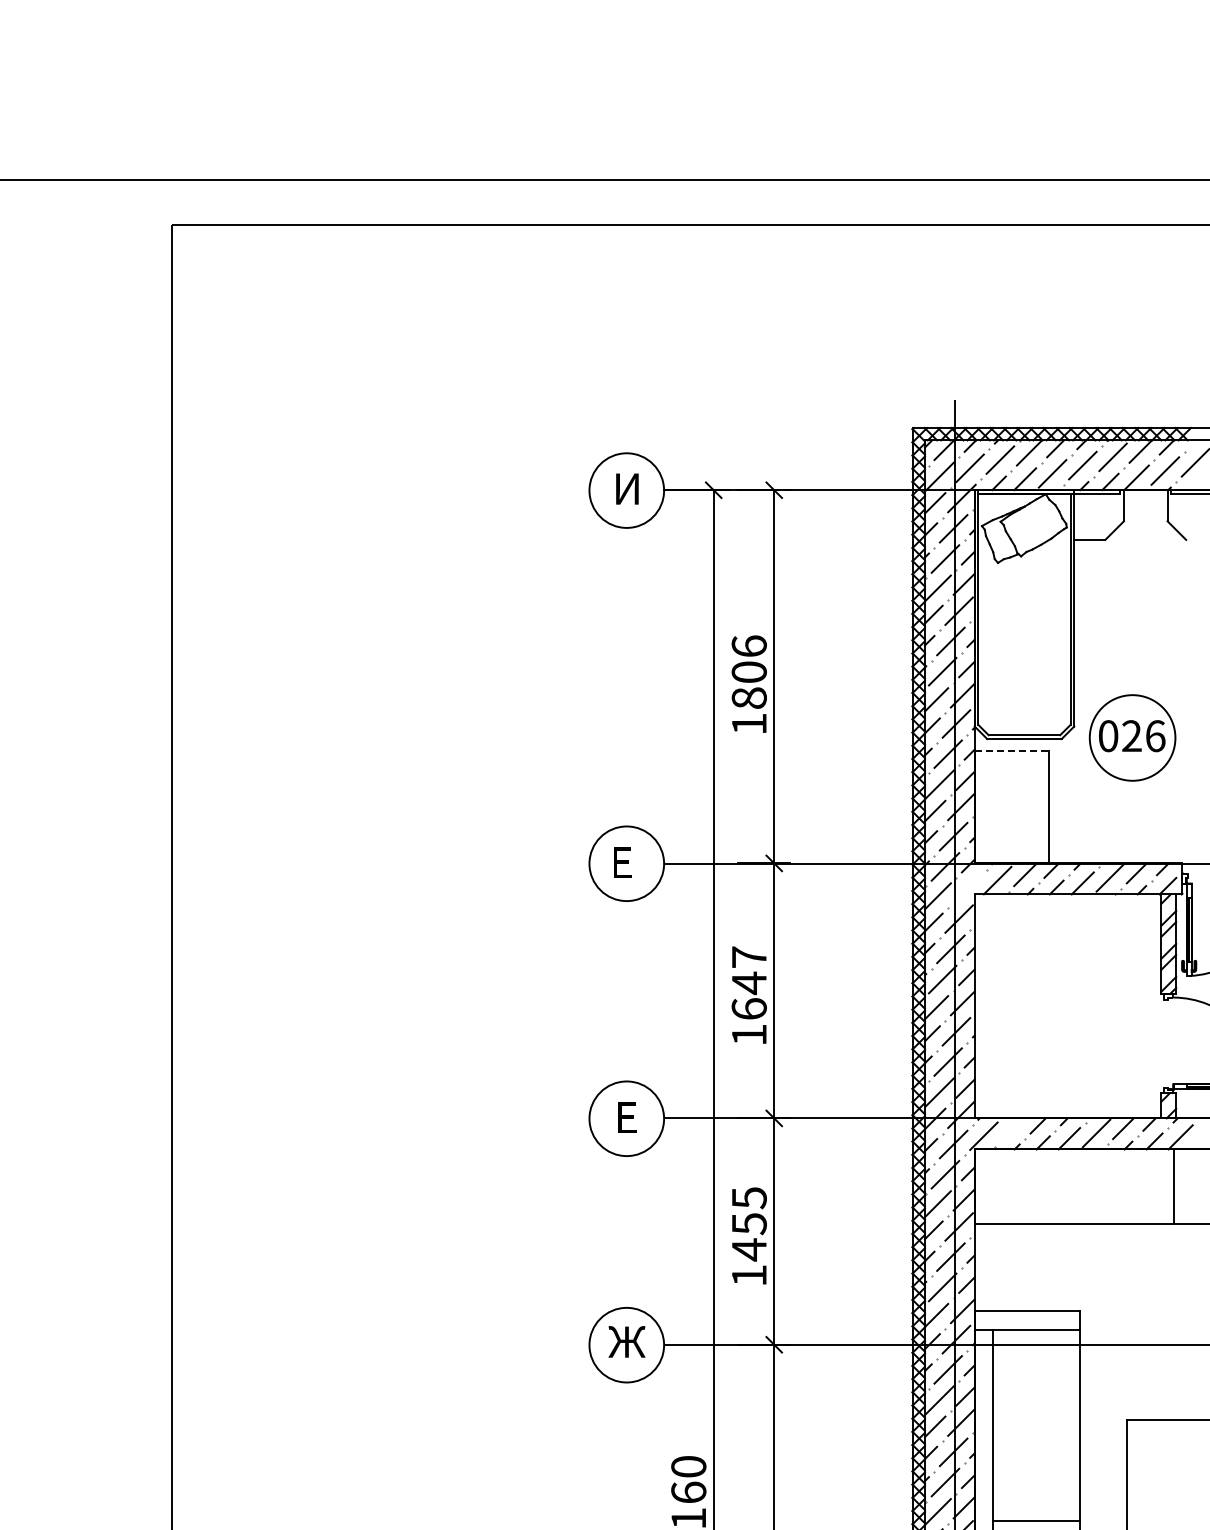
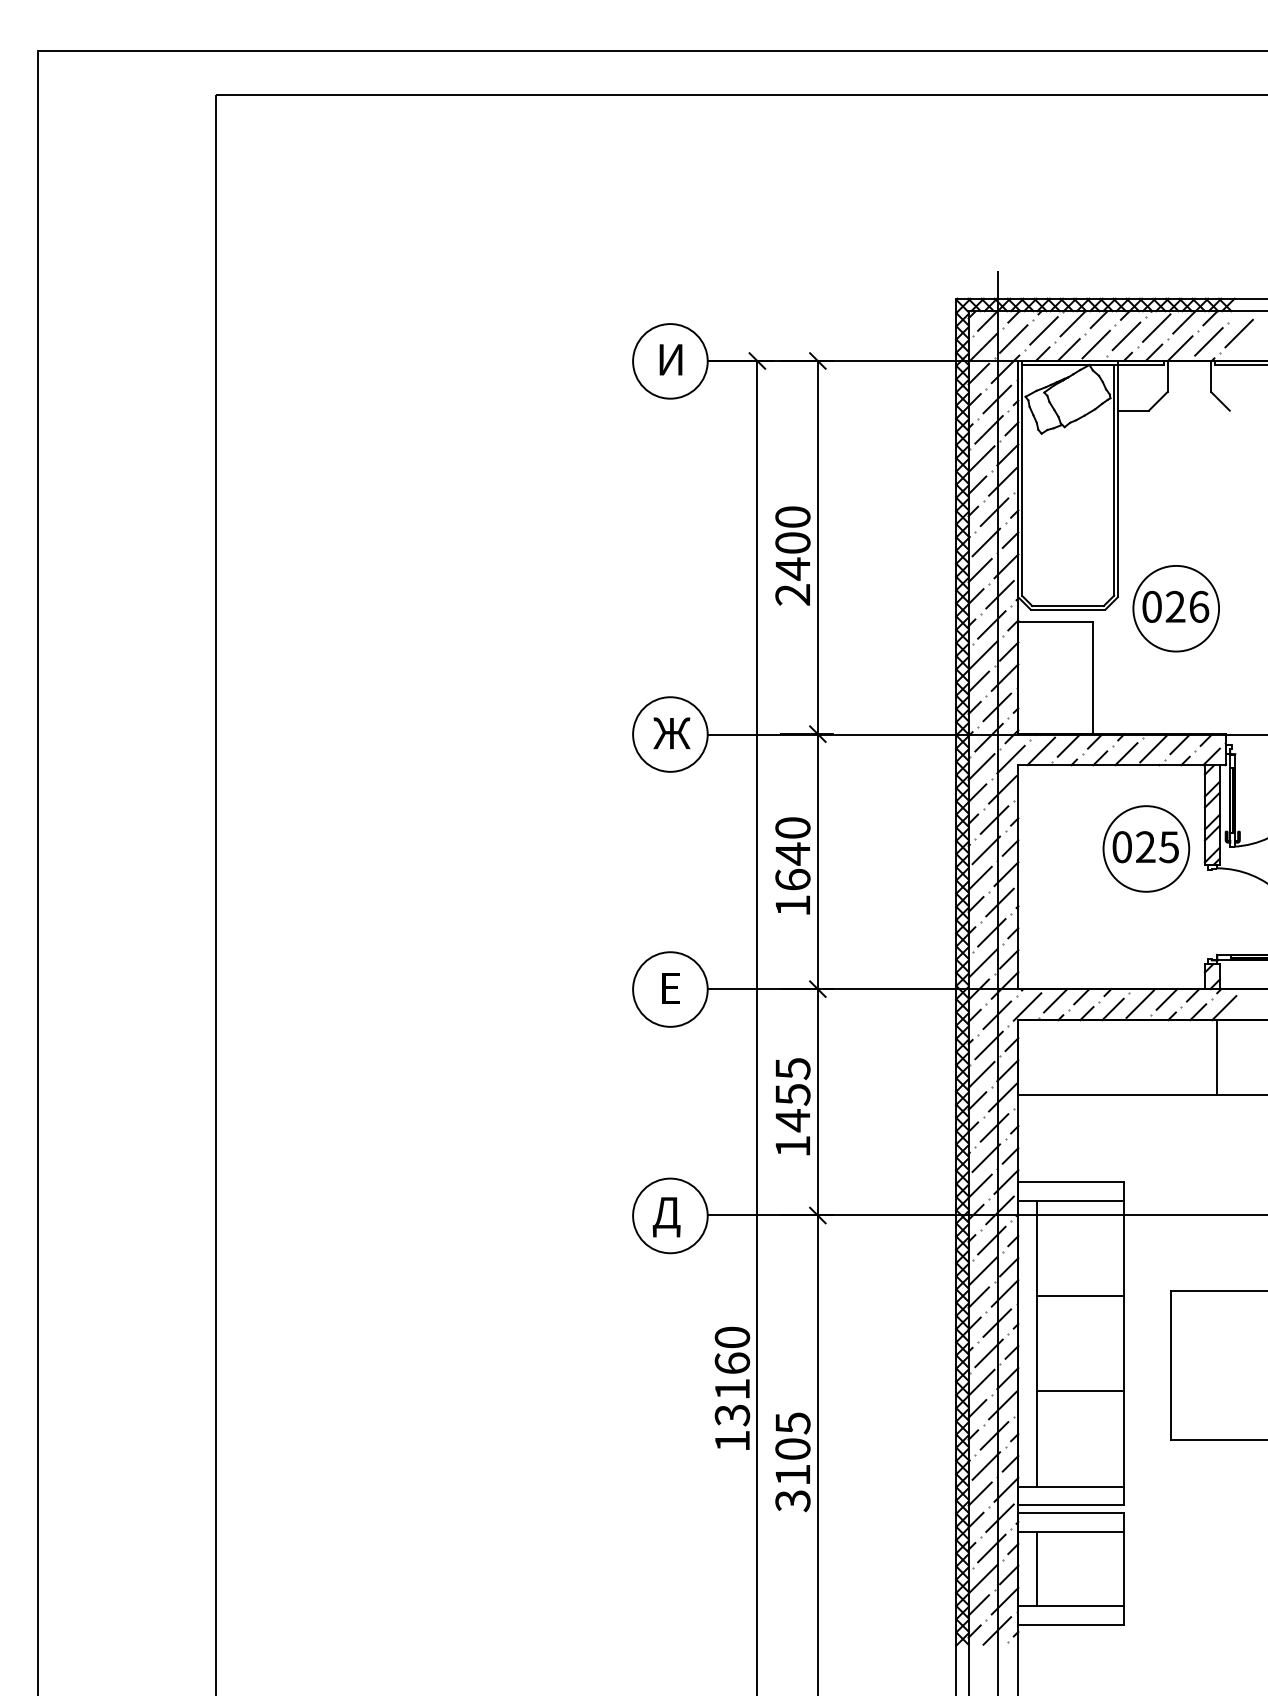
text: (748, 684) -> (792, 555), 1806 -> 2400
line: (1012, 751) -> (1056, 622), dashed -> solid
text: (627, 862) -> (671, 733), Е -> Ж
line: (966, 888) -> (1010, 759), added
text: (748, 956) -> (792, 827), 1647 -> 1640
part: (1102, 977) -> (1146, 848), added
line: (1011, 1129) -> (1055, 1000), added
text: (626, 1345) -> (670, 1216), Ж -> Д
line: (1036, 1424) -> (1080, 1295), added

